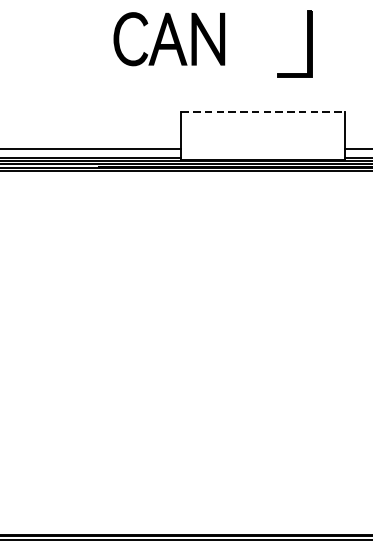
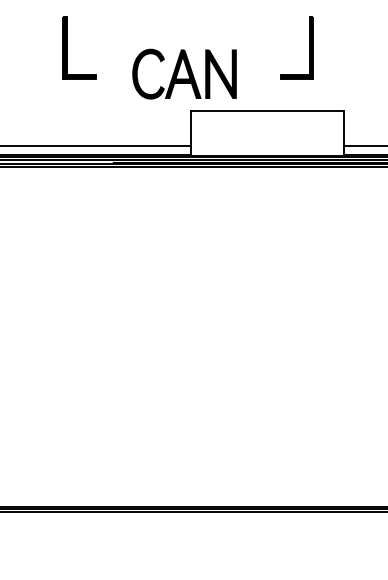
part: (169, 38) -> (184, 73), moved
part: (49, 43) -> (67, 47), added
line: (263, 111) -> (267, 110), dashed -> solid

